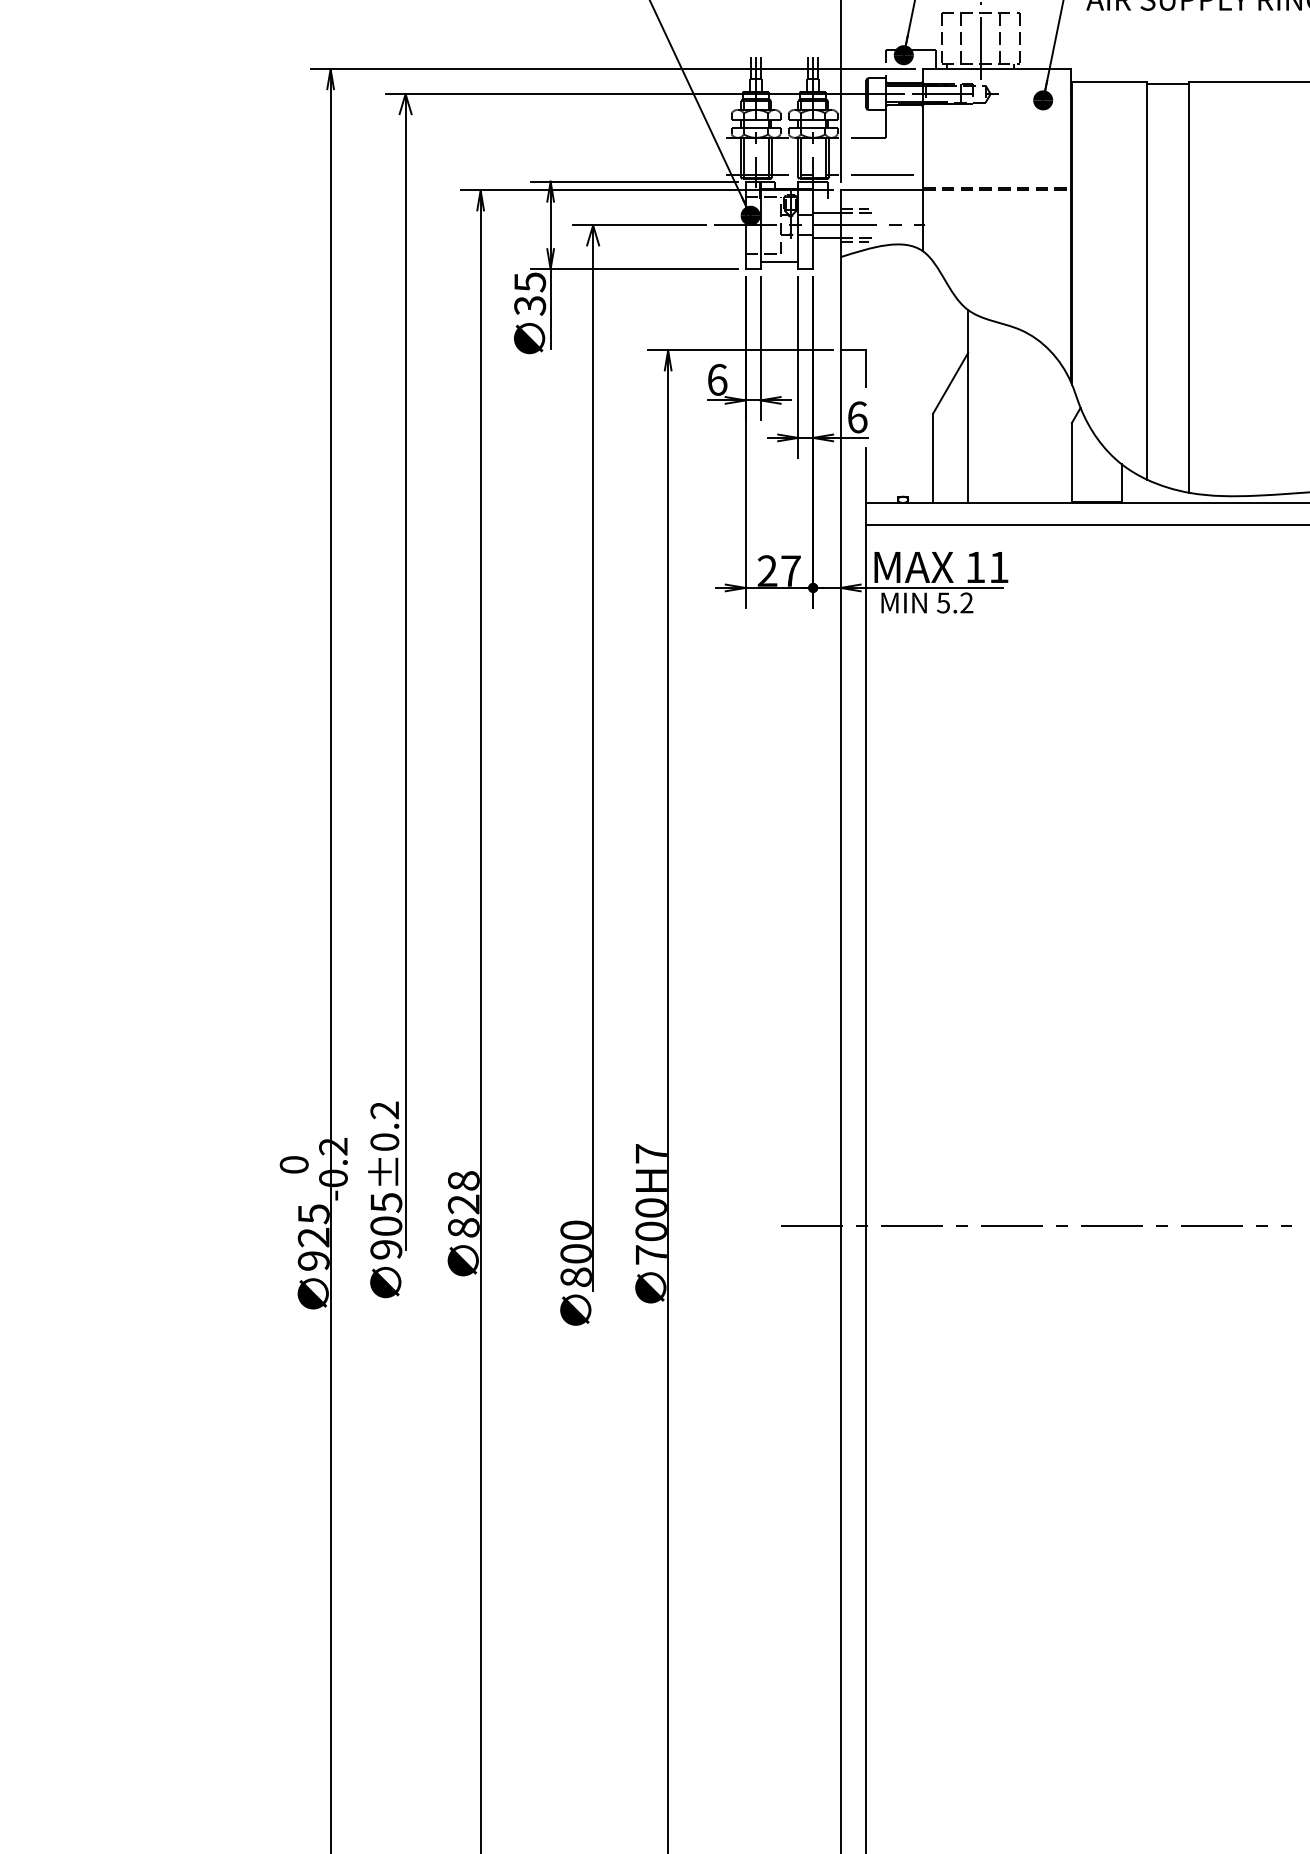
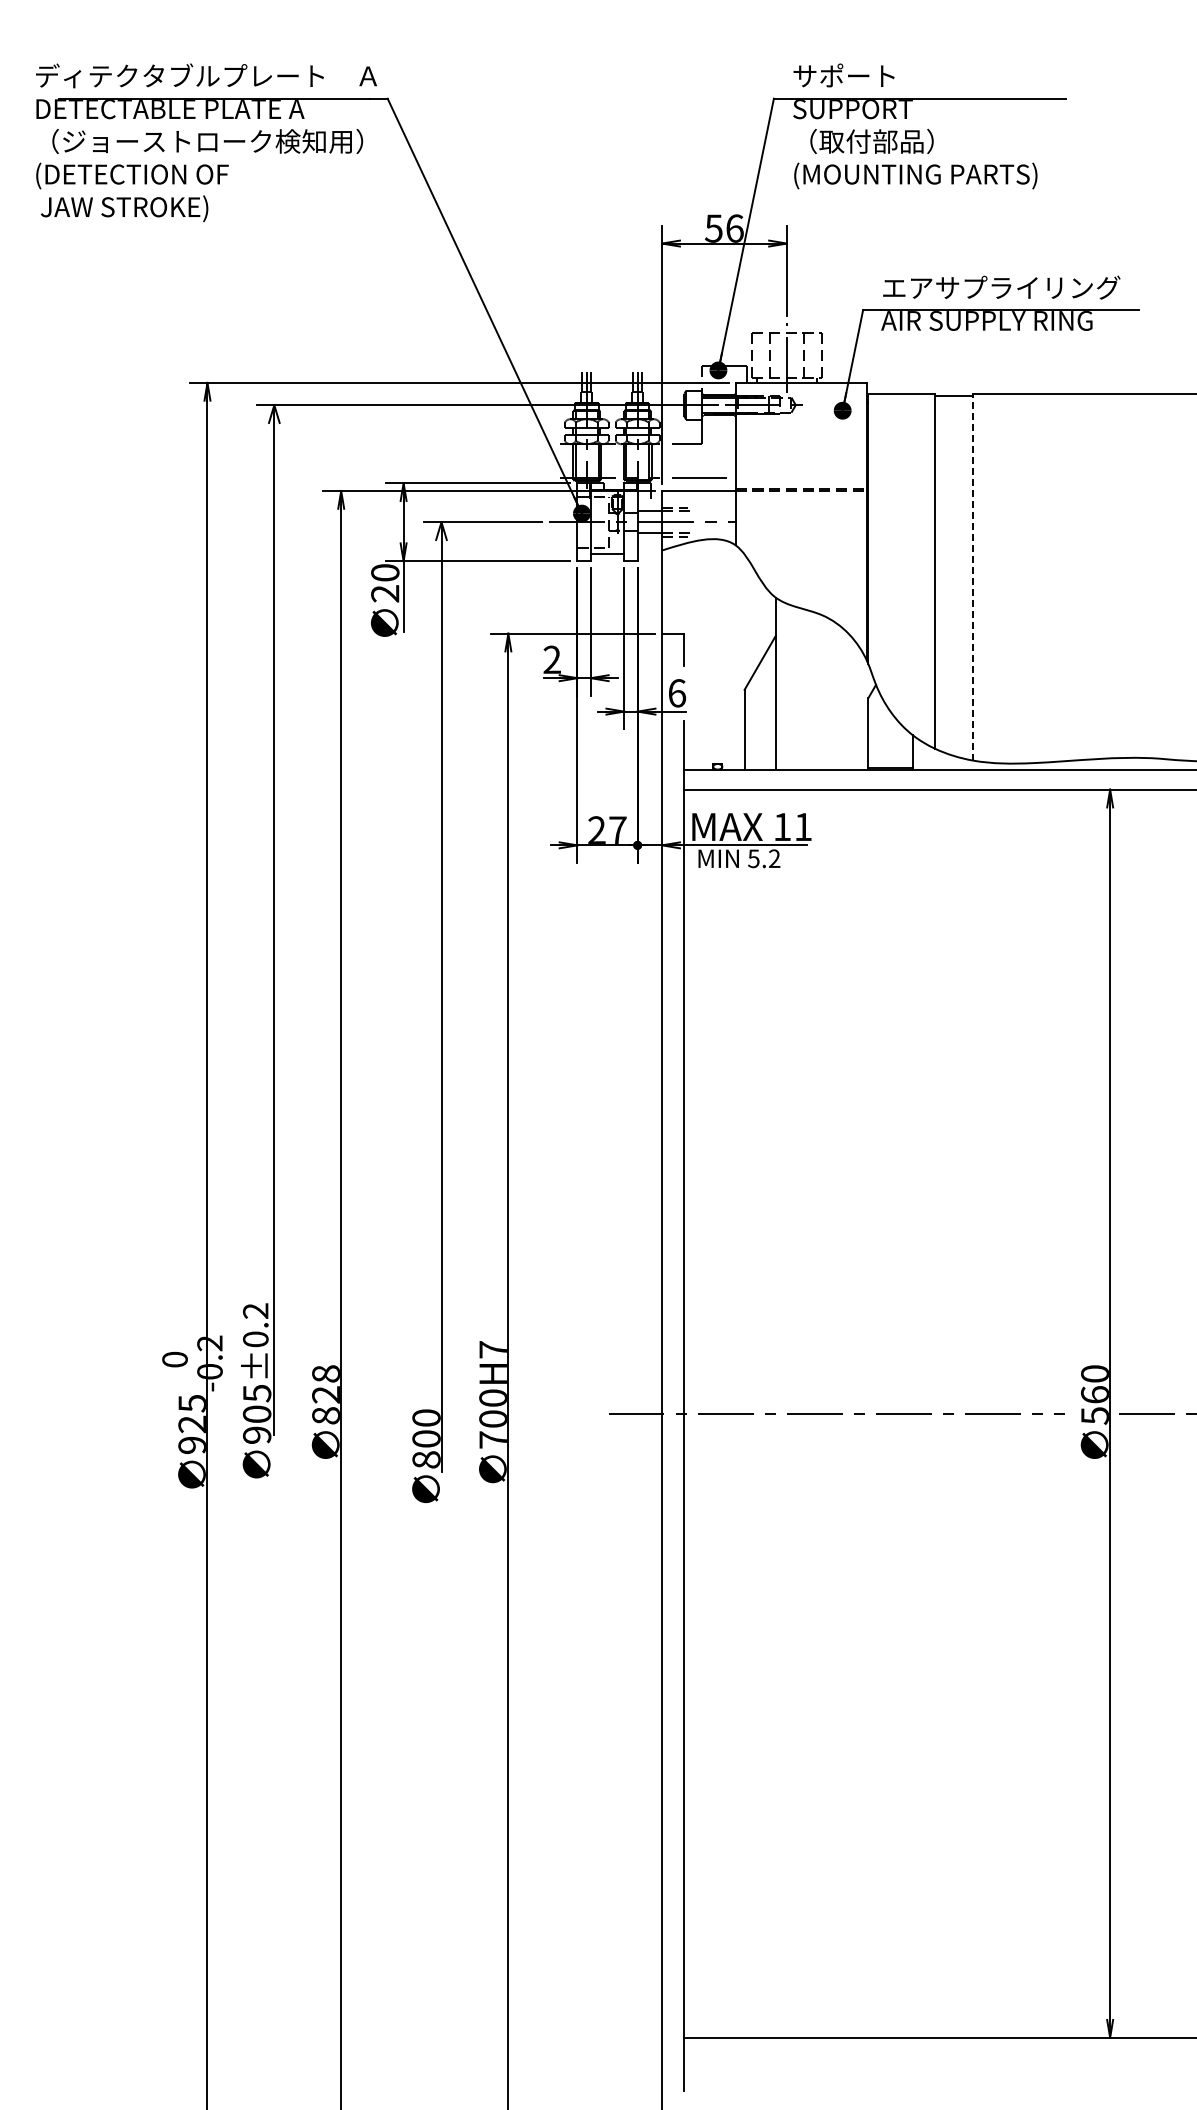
line: (1189, 286) -> (973, 576), solid -> dashed
text: (530, 294) -> (385, 583), 35 -> 20
text: (717, 379) -> (552, 659), 6 -> 2

